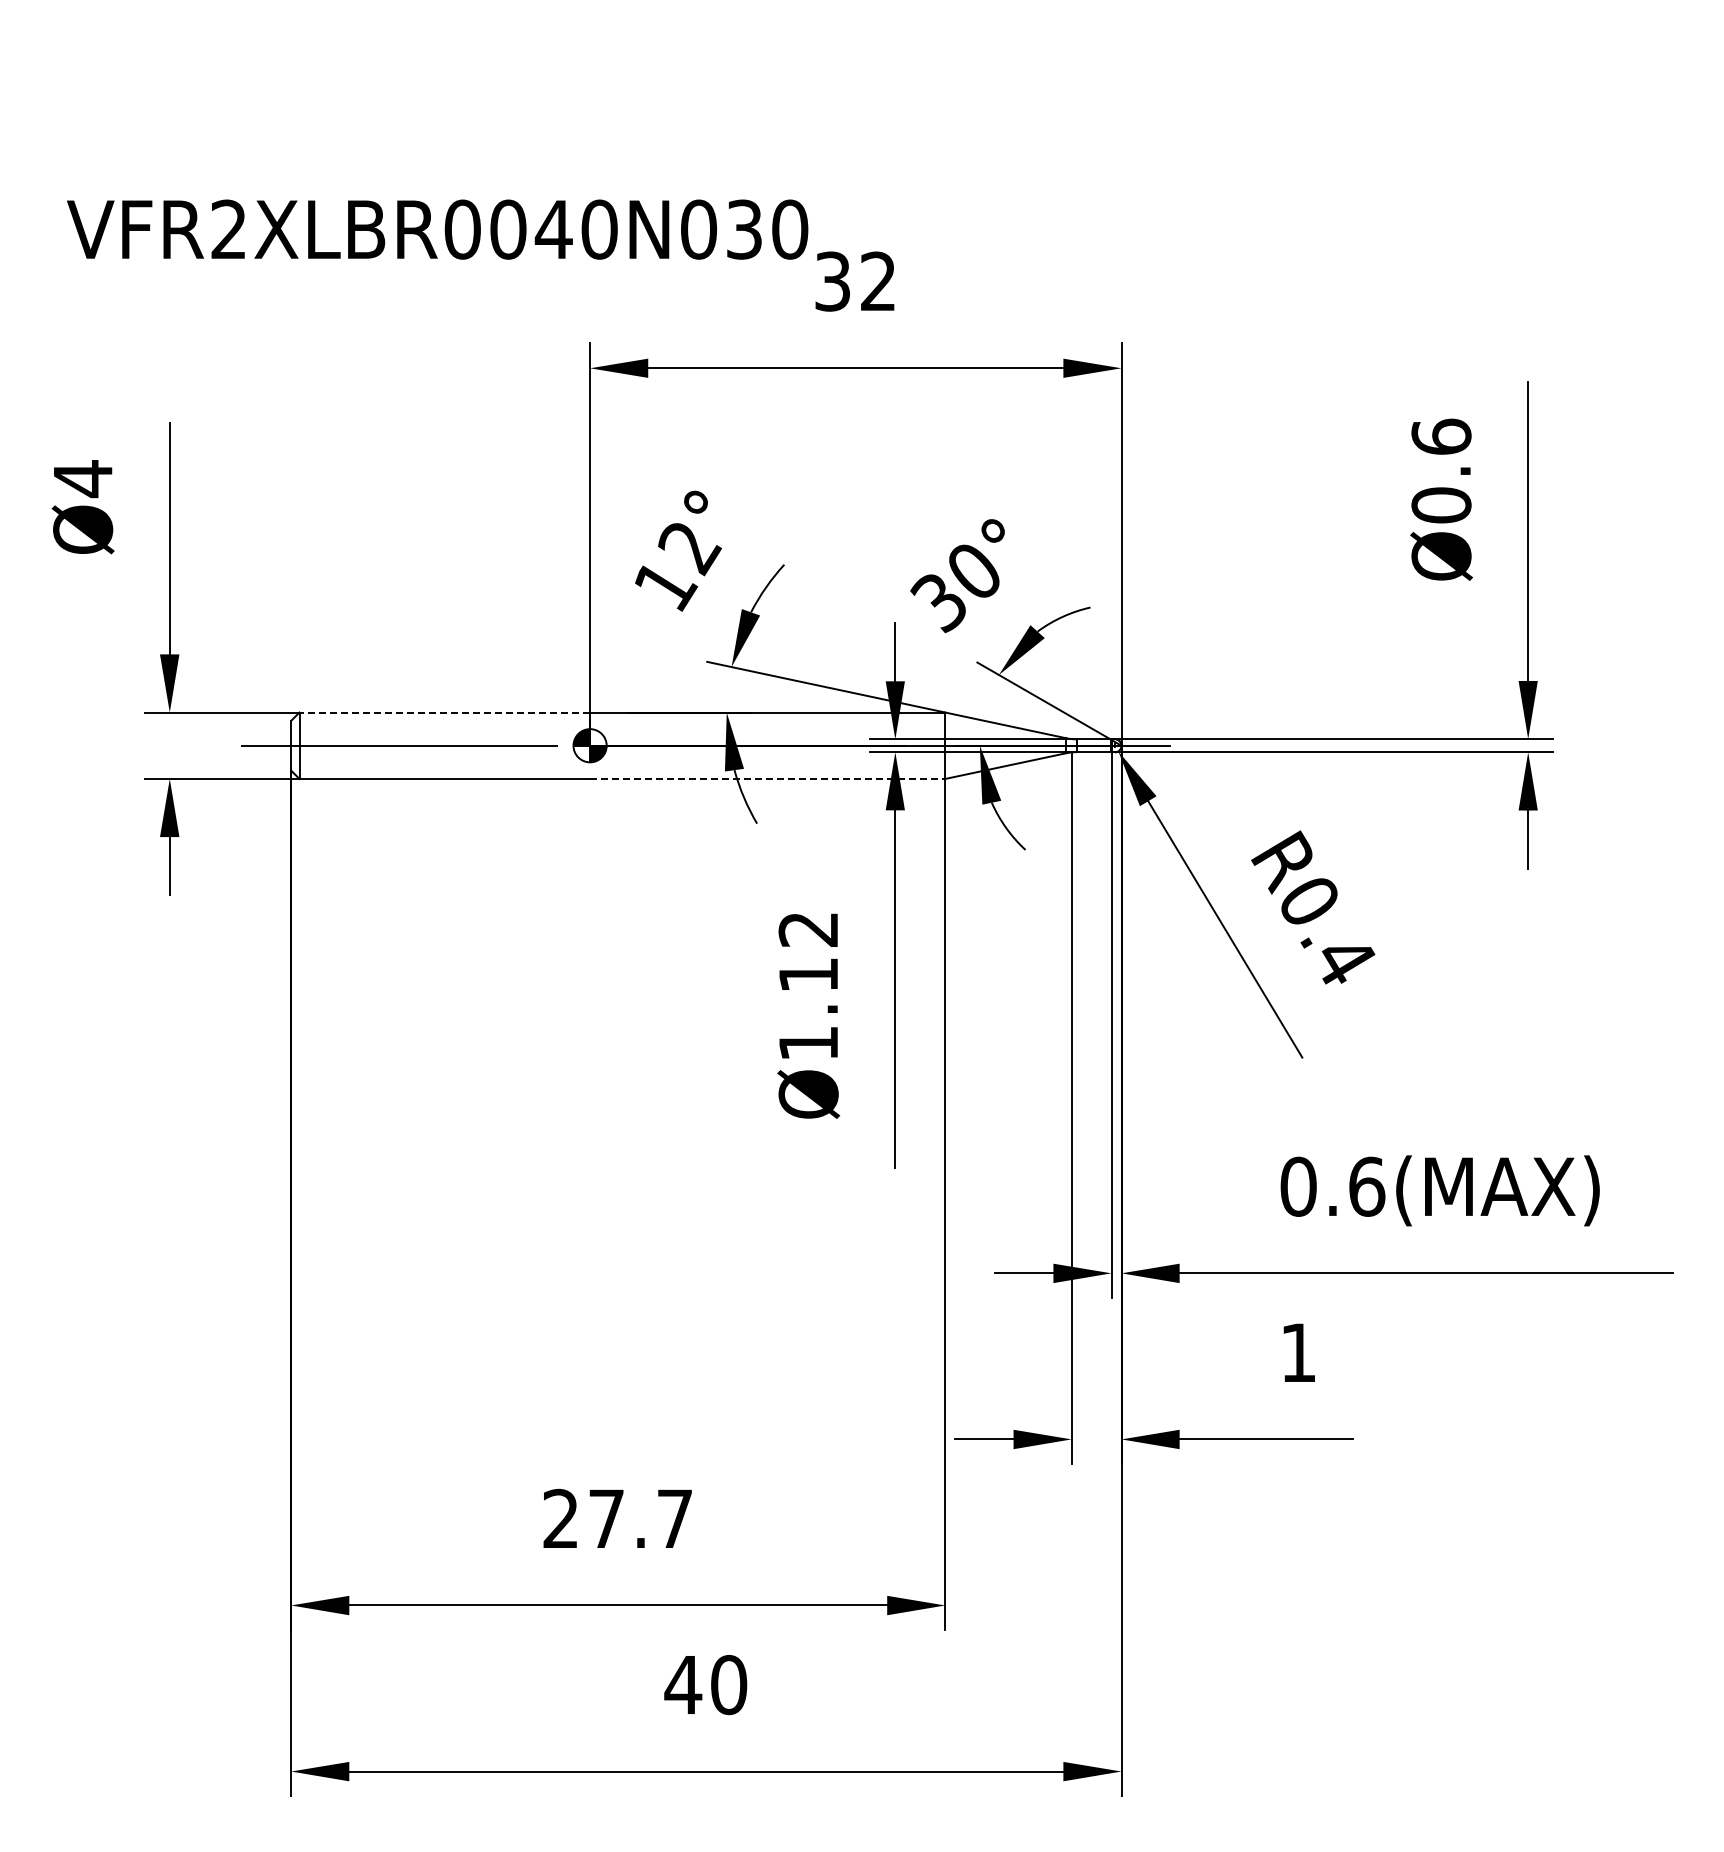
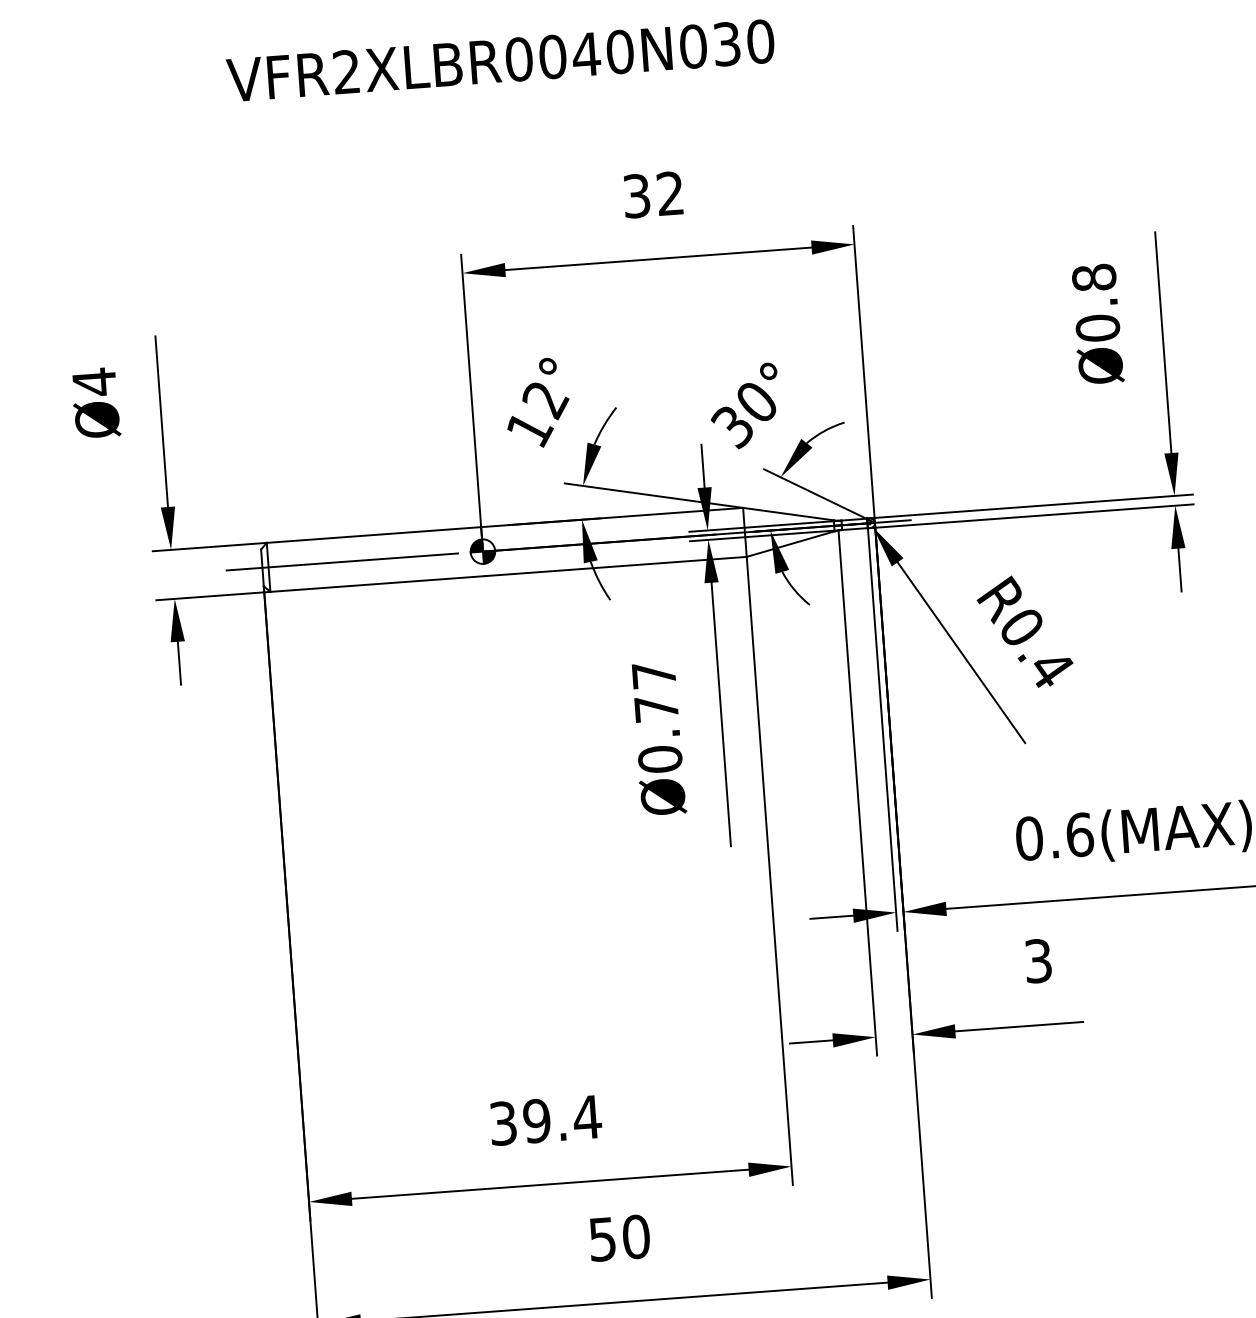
text: (437, 229) -> (500, 60), moved
text: (1441, 436) -> (1094, 277), Ø0.6 -> Ø0.8
line: (444, 712) -> (373, 535), dashed -> solid
line: (767, 778) -> (615, 566), dashed -> solid
text: (808, 986) -> (657, 717), Ø1.12 -> Ø0.77
text: (1298, 1352) -> (1038, 960), 1 -> 3
text: (618, 1518) -> (545, 1120), 27.7 -> 39.4
text: (683, 1685) -> (602, 1239), 40 -> 50

